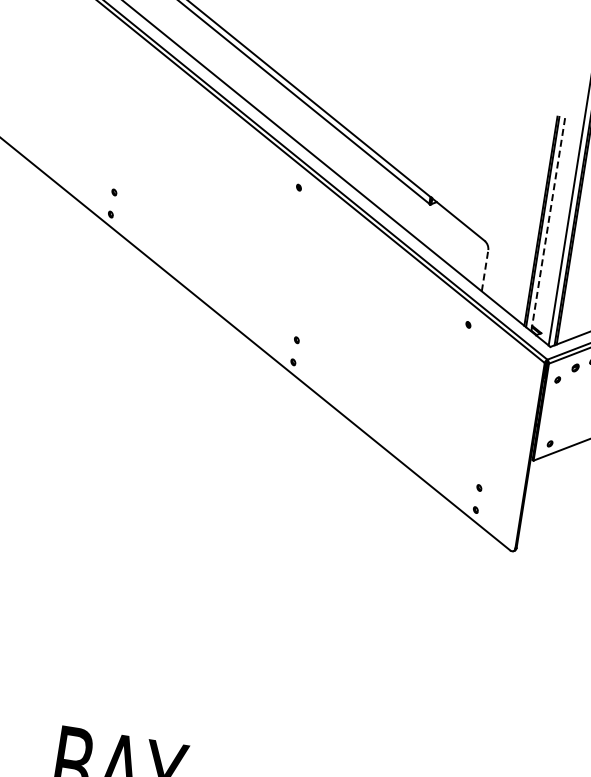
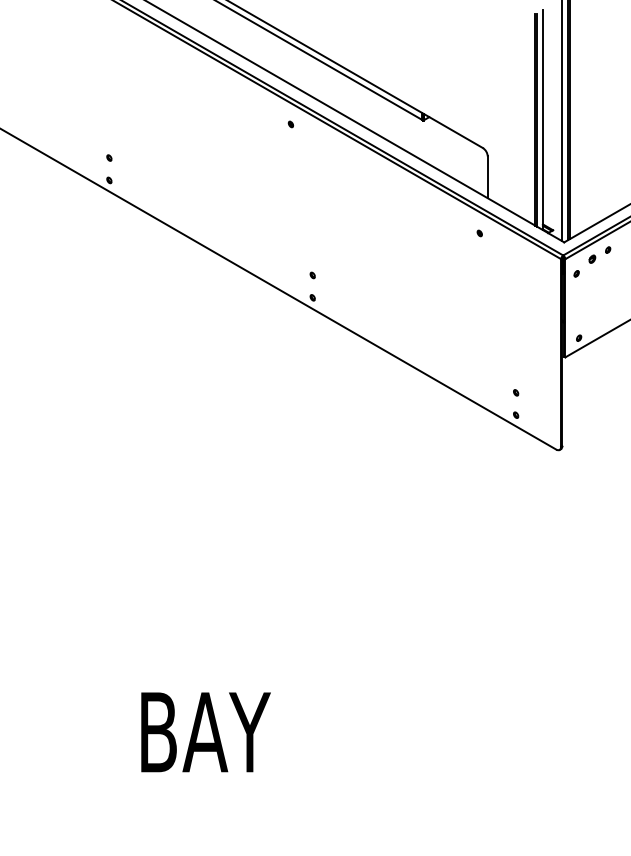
line: (548, 223) -> (542, 120), dashed -> solid
line: (484, 270) -> (487, 177), dashed -> solid

